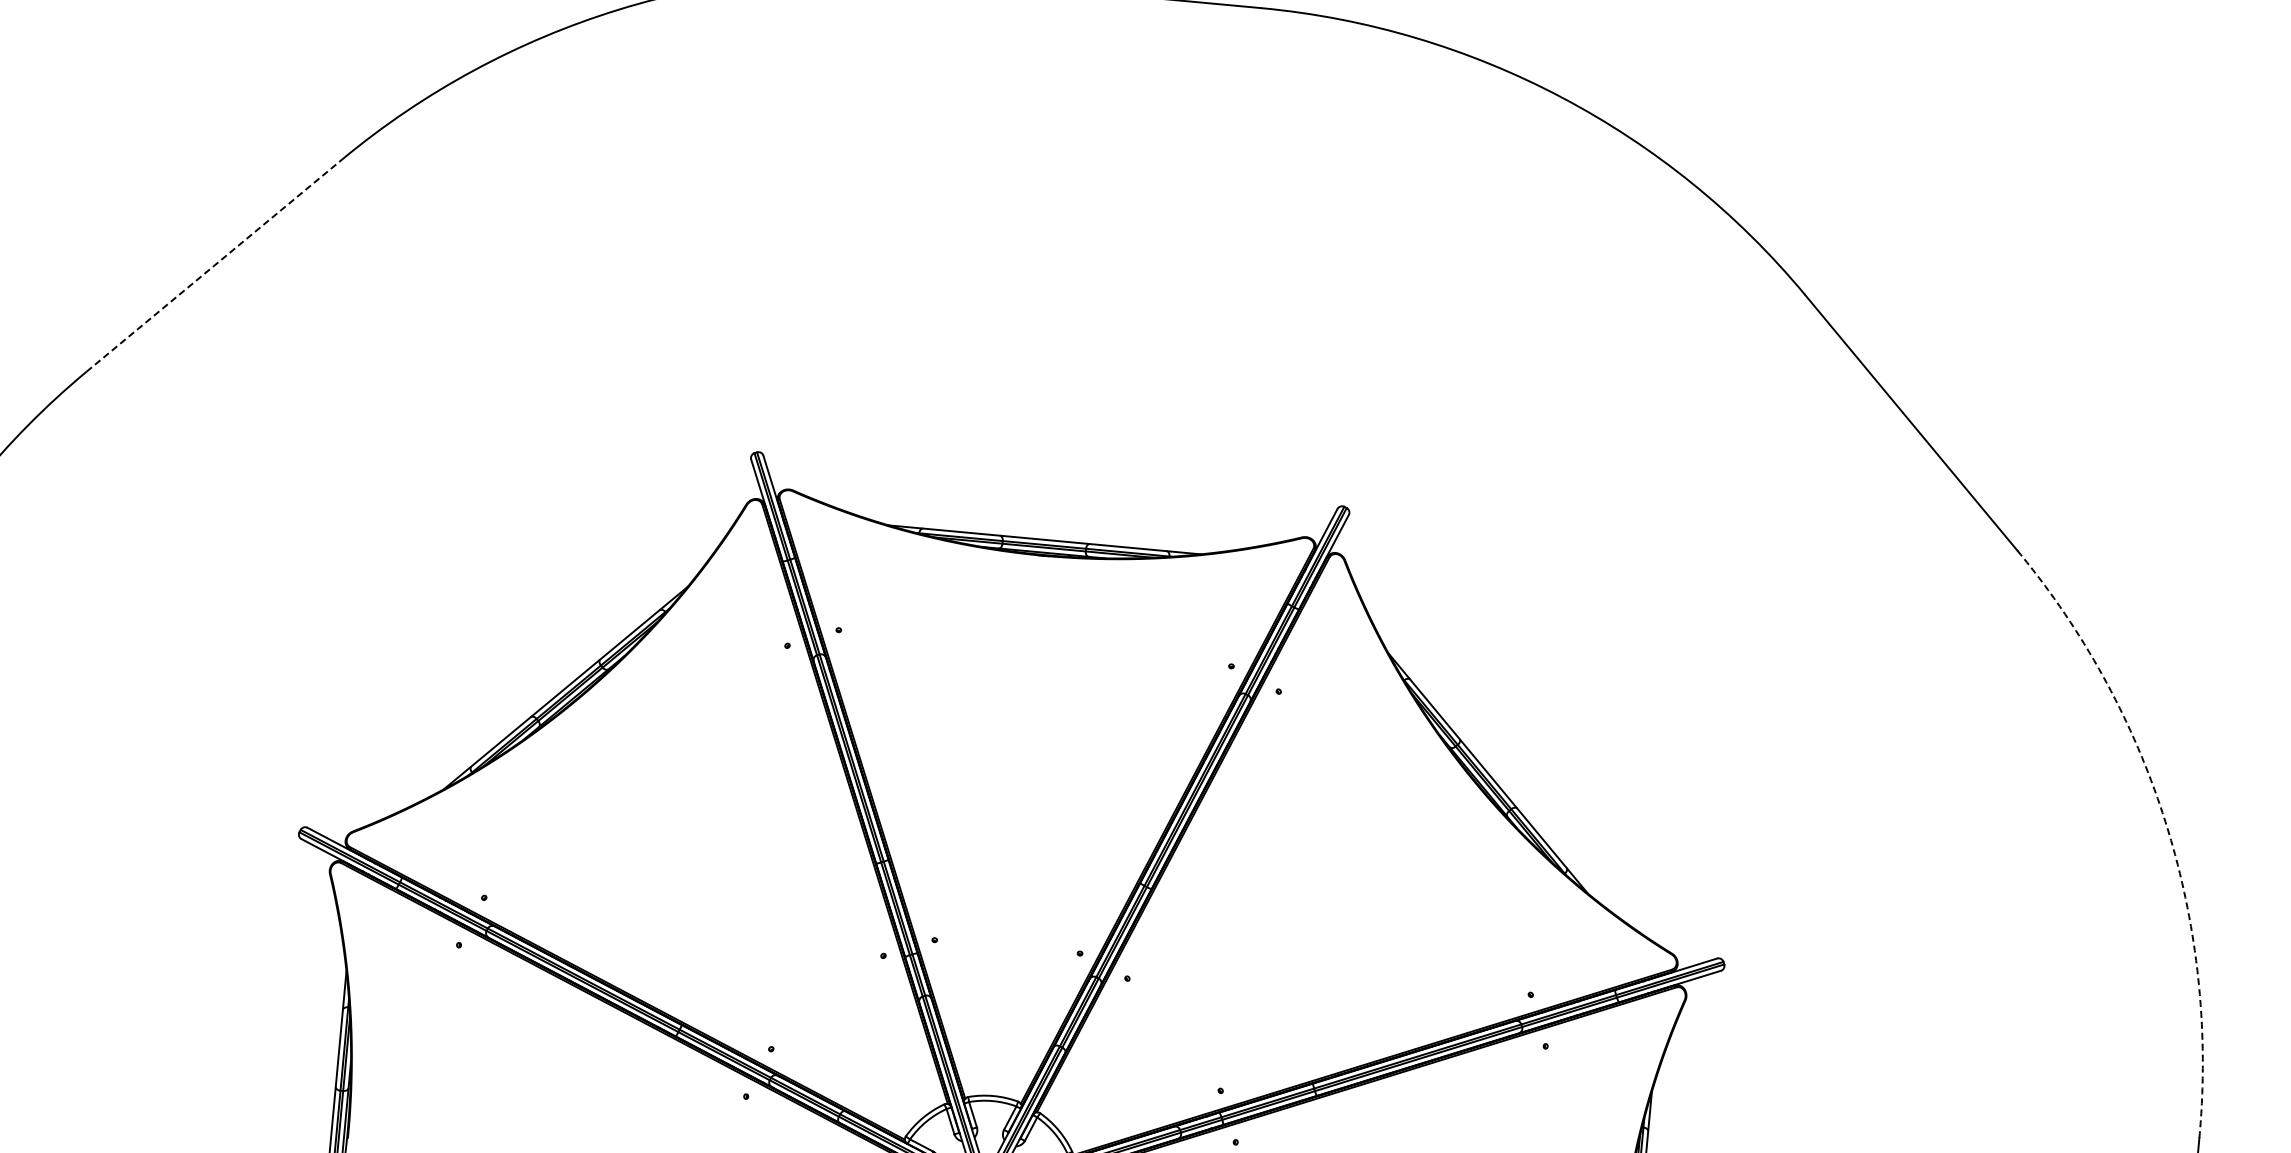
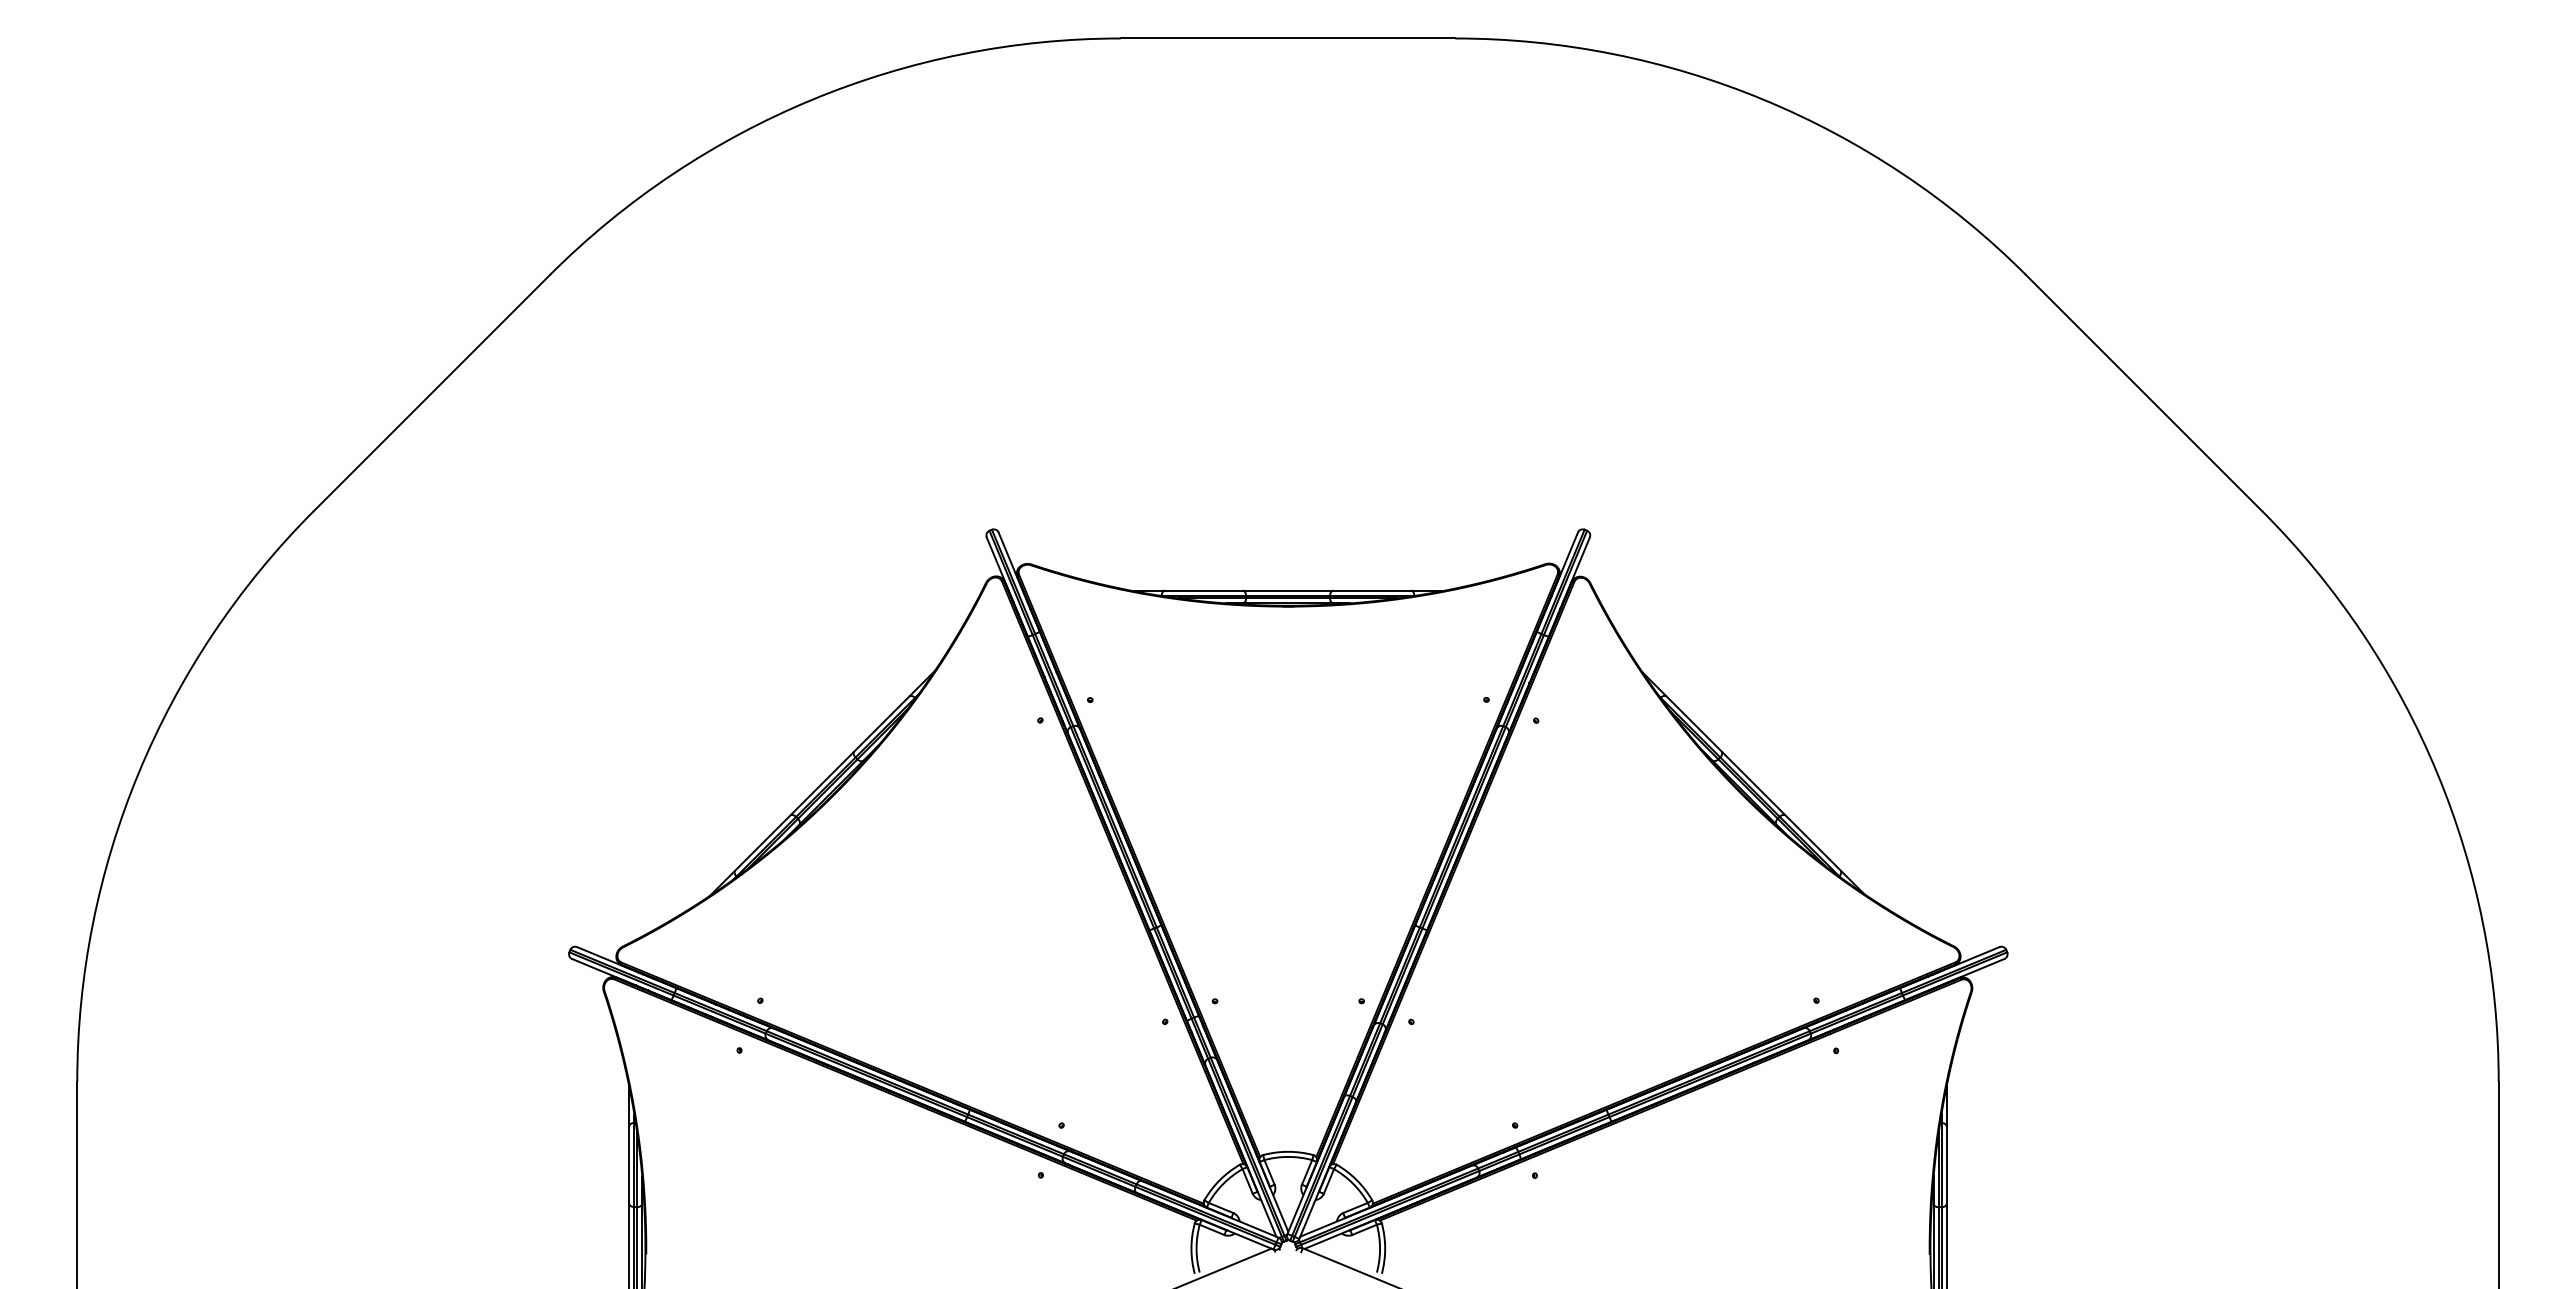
line: (215, 264) -> (432, 392), dashed -> solid
arc: (2167, 826) -> (2437, 773), dashed -> solid

